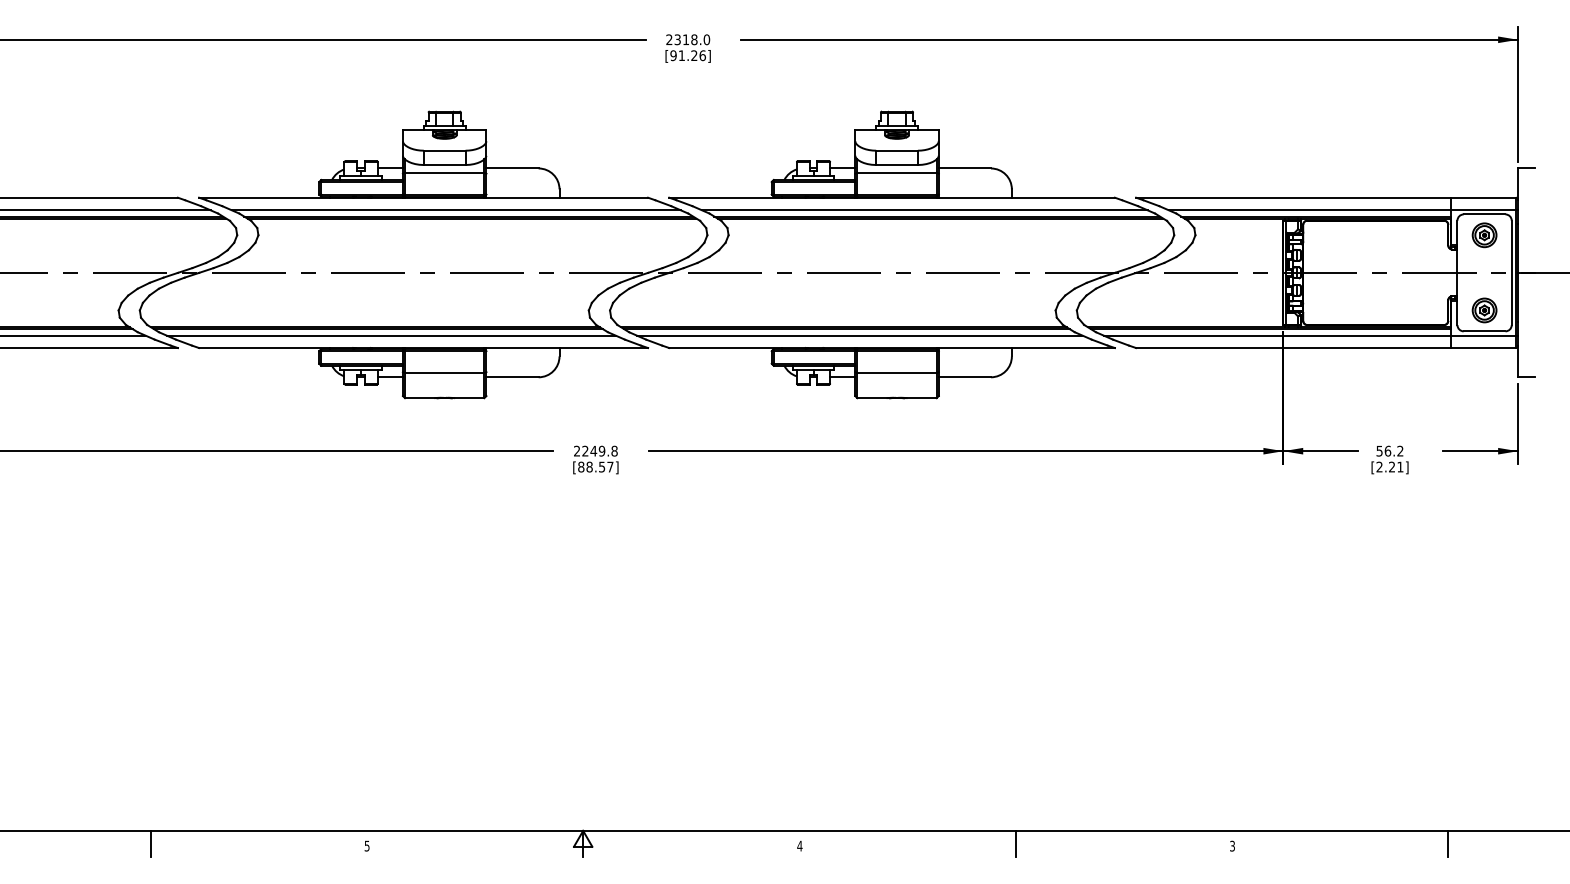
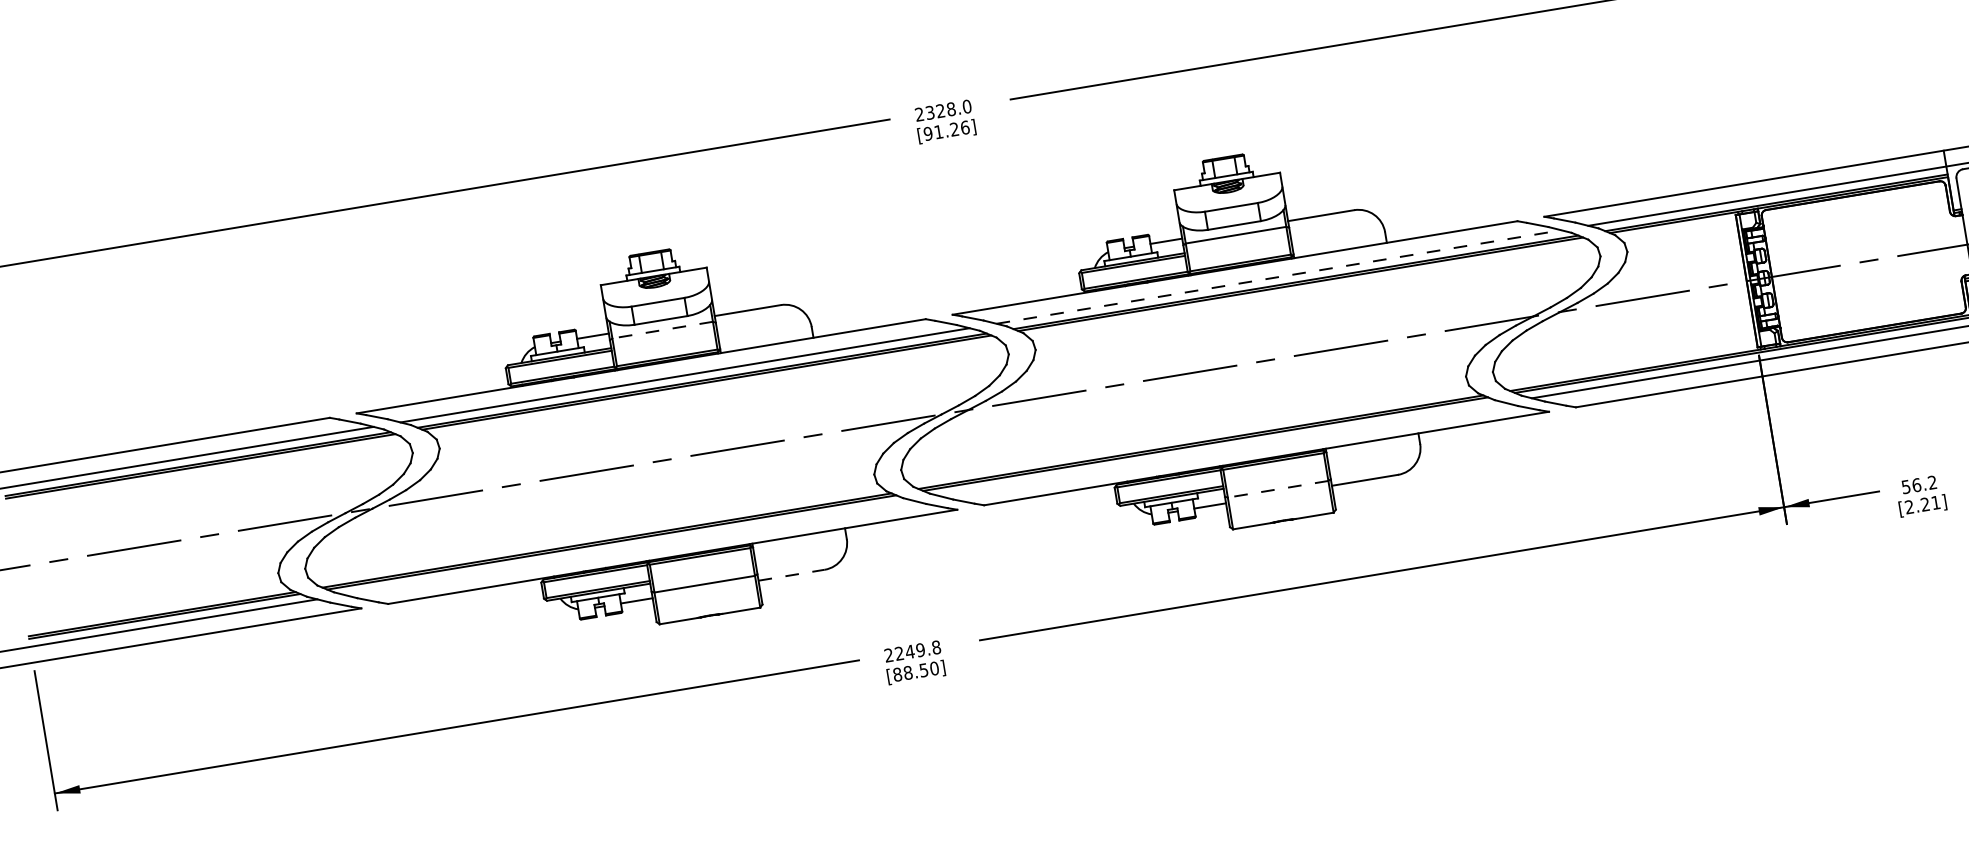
text: (685, 39) -> (939, 110), 2318.0 -> 2328.0
line: (444, 172) -> (662, 329), solid -> dashed
line: (924, 210) -> (1278, 277), solid -> dashed
line: (390, 335) -> (628, 547), removed
line: (859, 335) -> (1222, 449), removed
line: (897, 373) -> (1278, 489), solid -> dashed
line: (513, 377) -> (792, 575), solid -> dashed
text: (610, 466) -> (934, 667), [88.57] -> [88.50]

